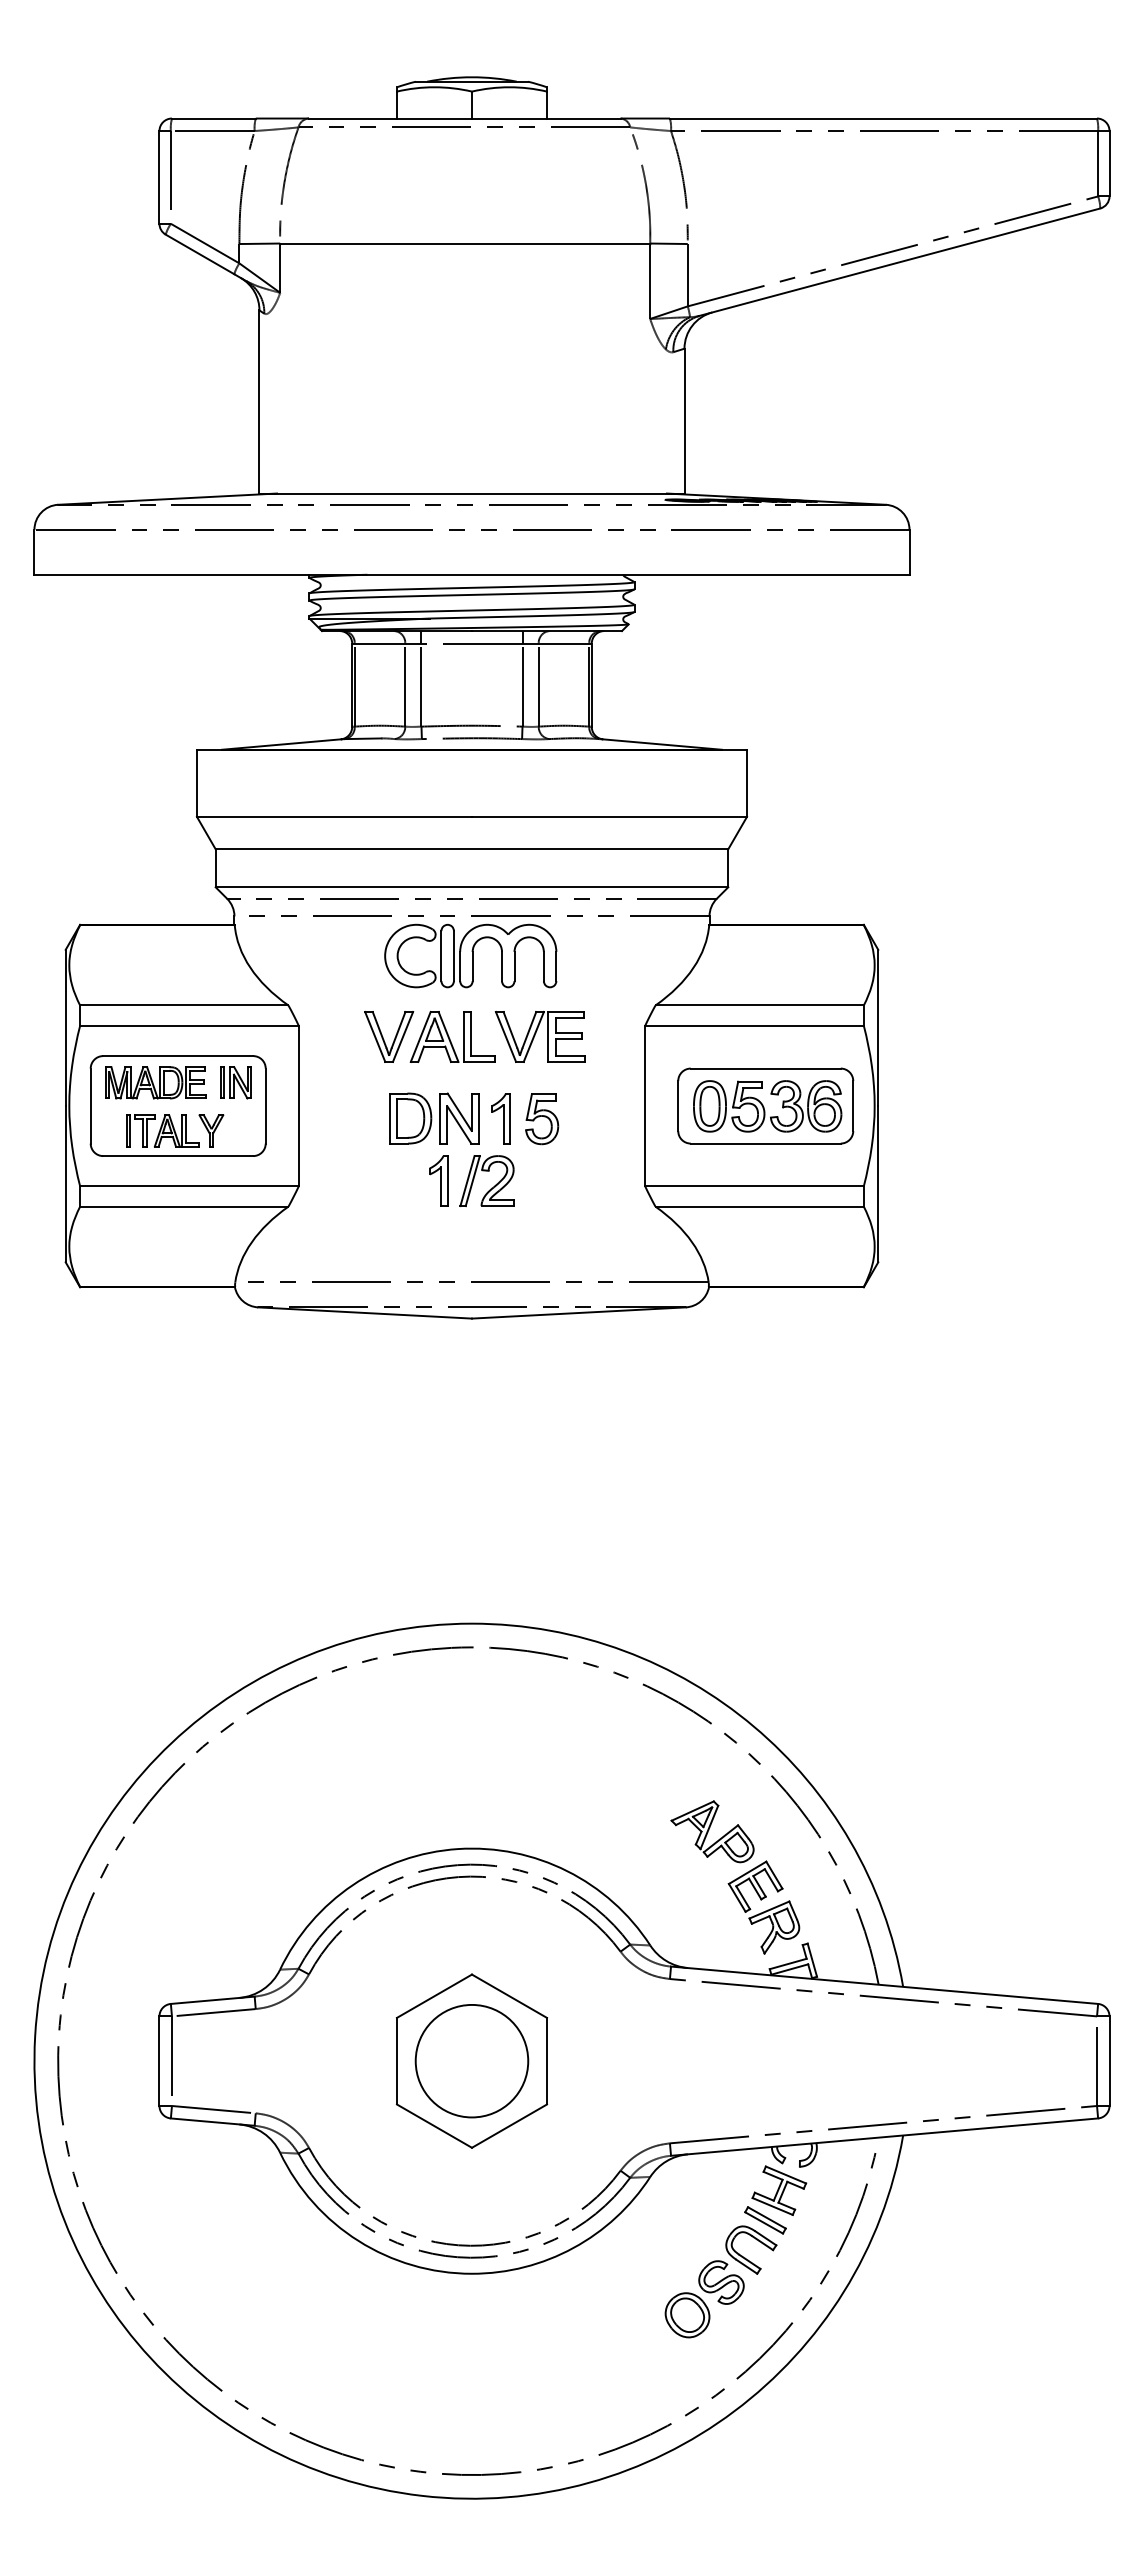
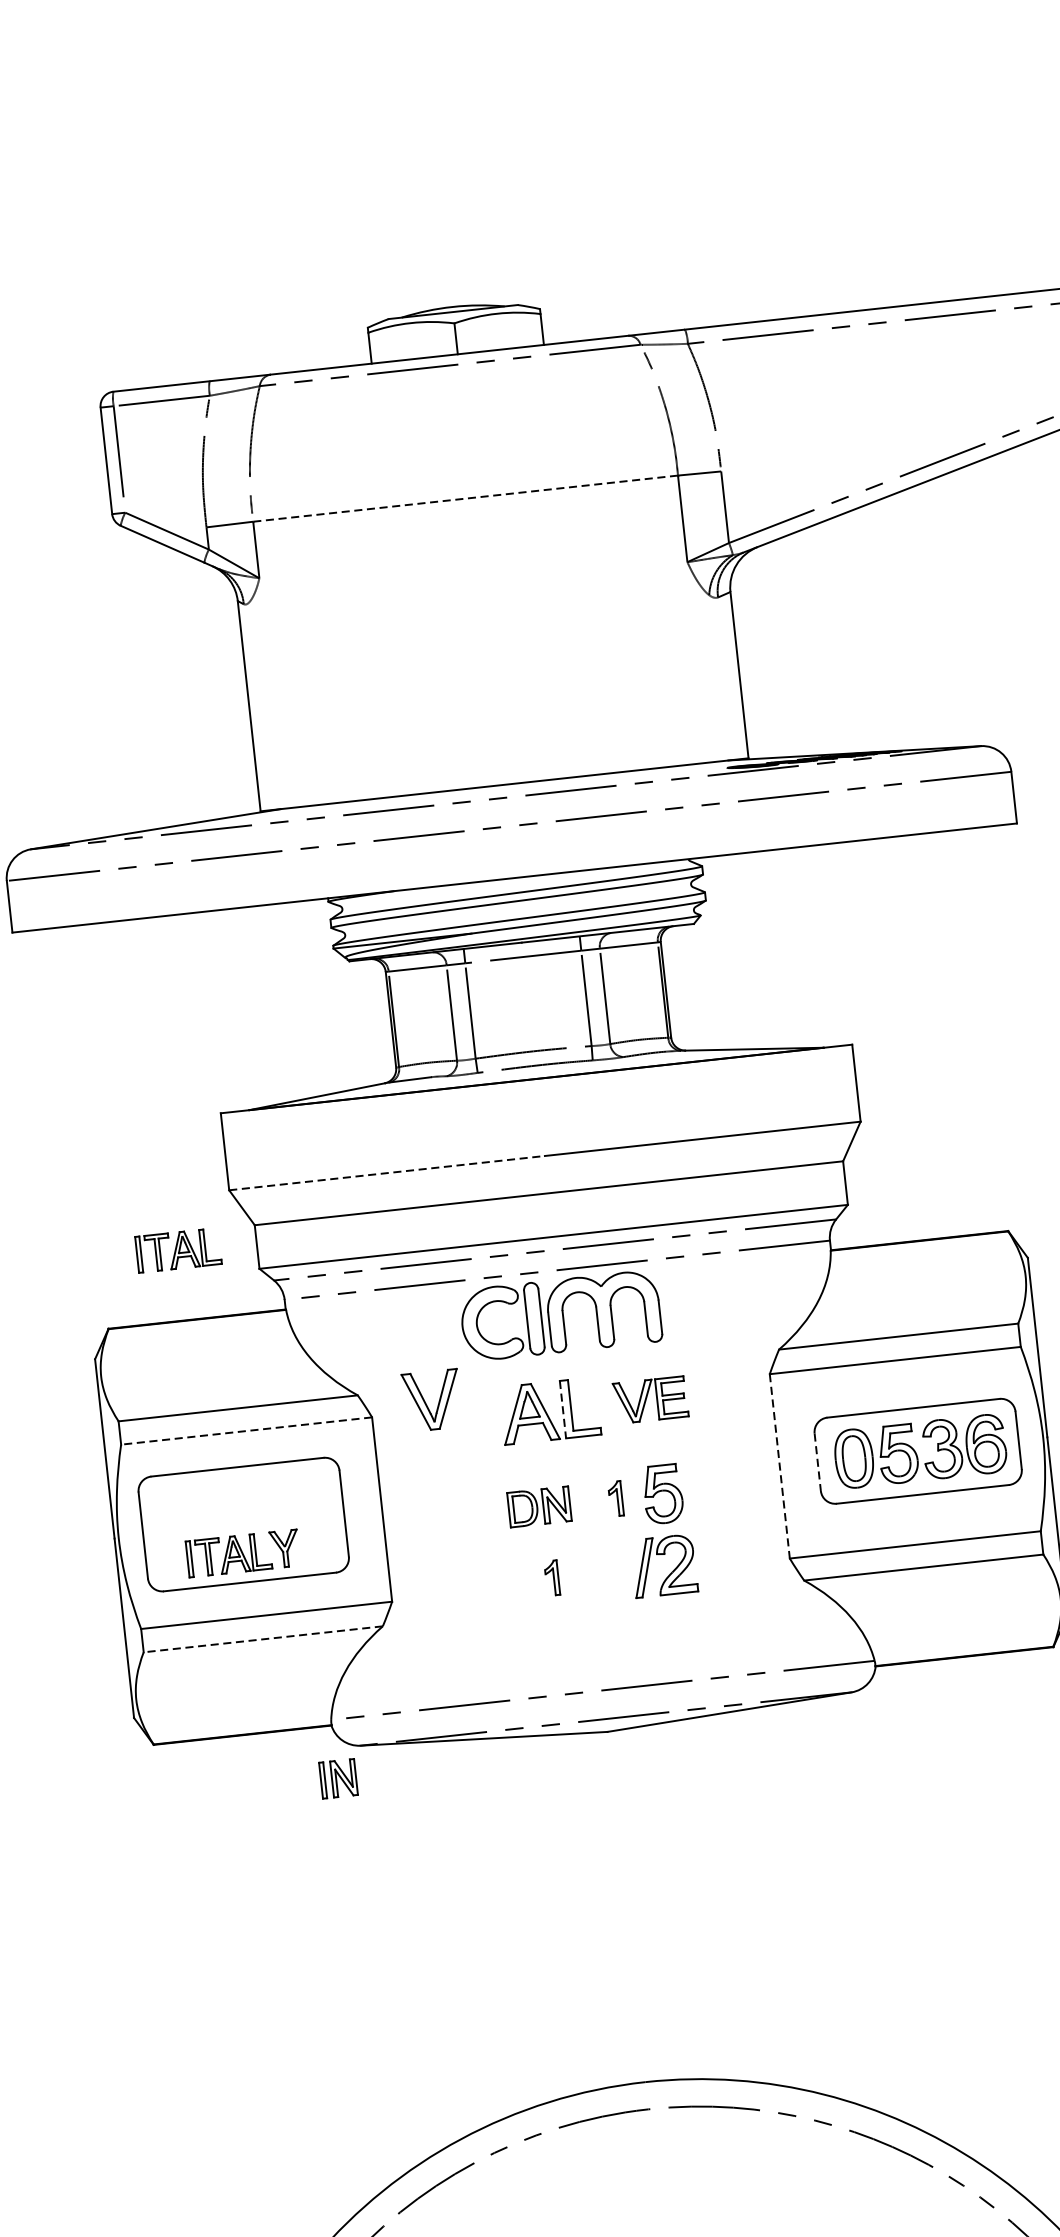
line: (464, 243) -> (464, 498), solid -> dashed
line: (334, 816) -> (387, 1172), solid -> dashed
part: (147, 863) -> (178, 1249), added
line: (188, 1025) -> (245, 1430), solid -> dashed
part: (389, 1036) -> (432, 1400), moved
part: (539, 1036) -> (649, 1399), size x0.7
line: (463, 1037) -> (562, 1410), solid -> dashed
part: (155, 1082) -> (214, 1500), removed
part: (235, 1082) -> (337, 1778), moved
line: (645, 1106) -> (780, 1466), solid -> dashed
line: (678, 1106) -> (818, 1462), solid -> dashed
part: (434, 1118) -> (539, 1506), size x0.6
part: (500, 1118) -> (615, 1498), size x0.6
part: (438, 1180) -> (551, 1577), size x0.6
part: (490, 1188) -> (668, 1574), moved
line: (183, 1206) -> (262, 1639), solid -> dashed

